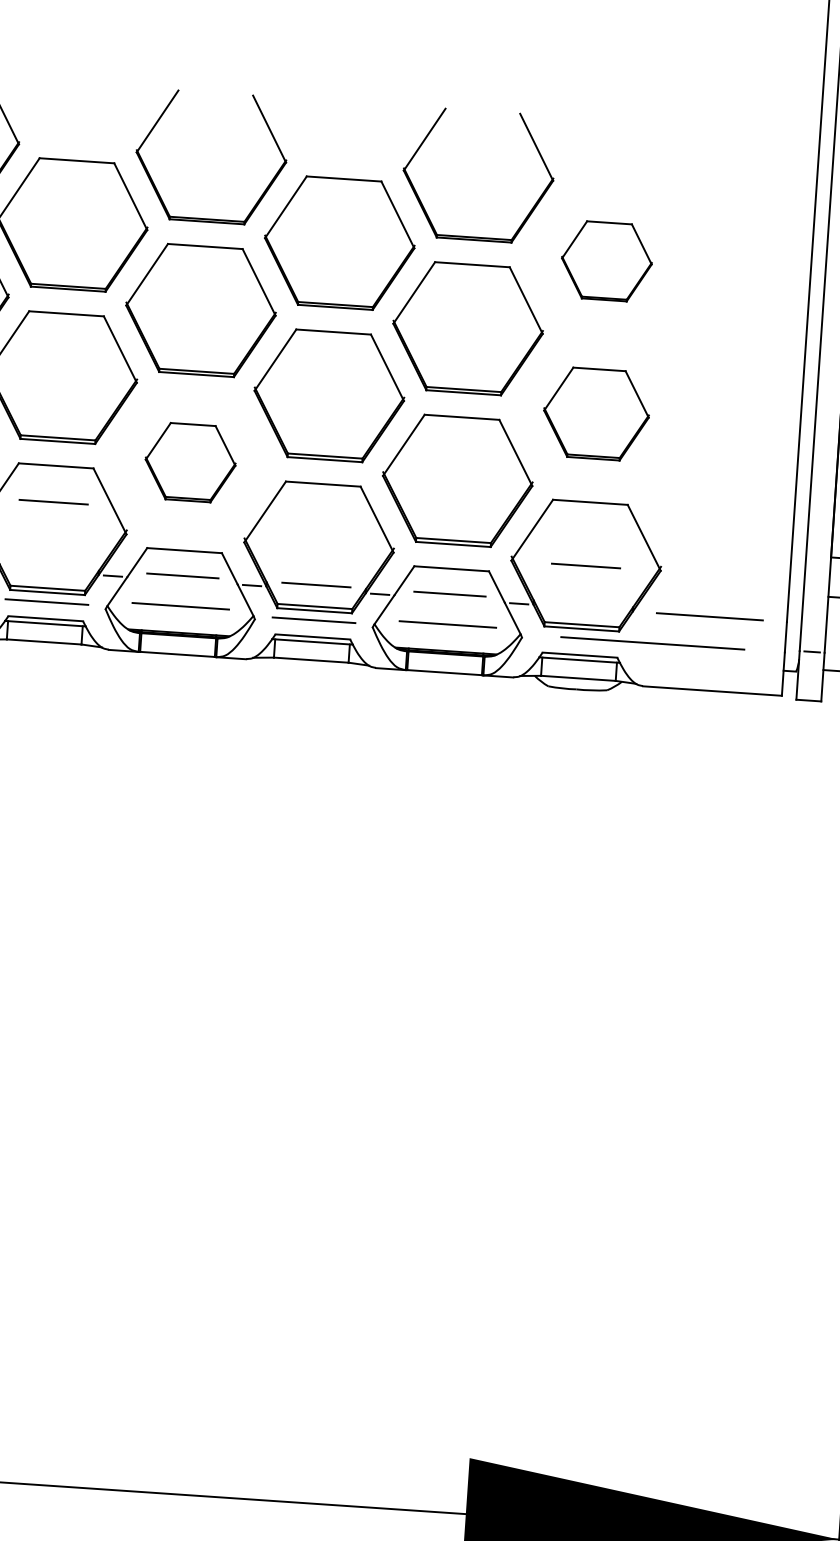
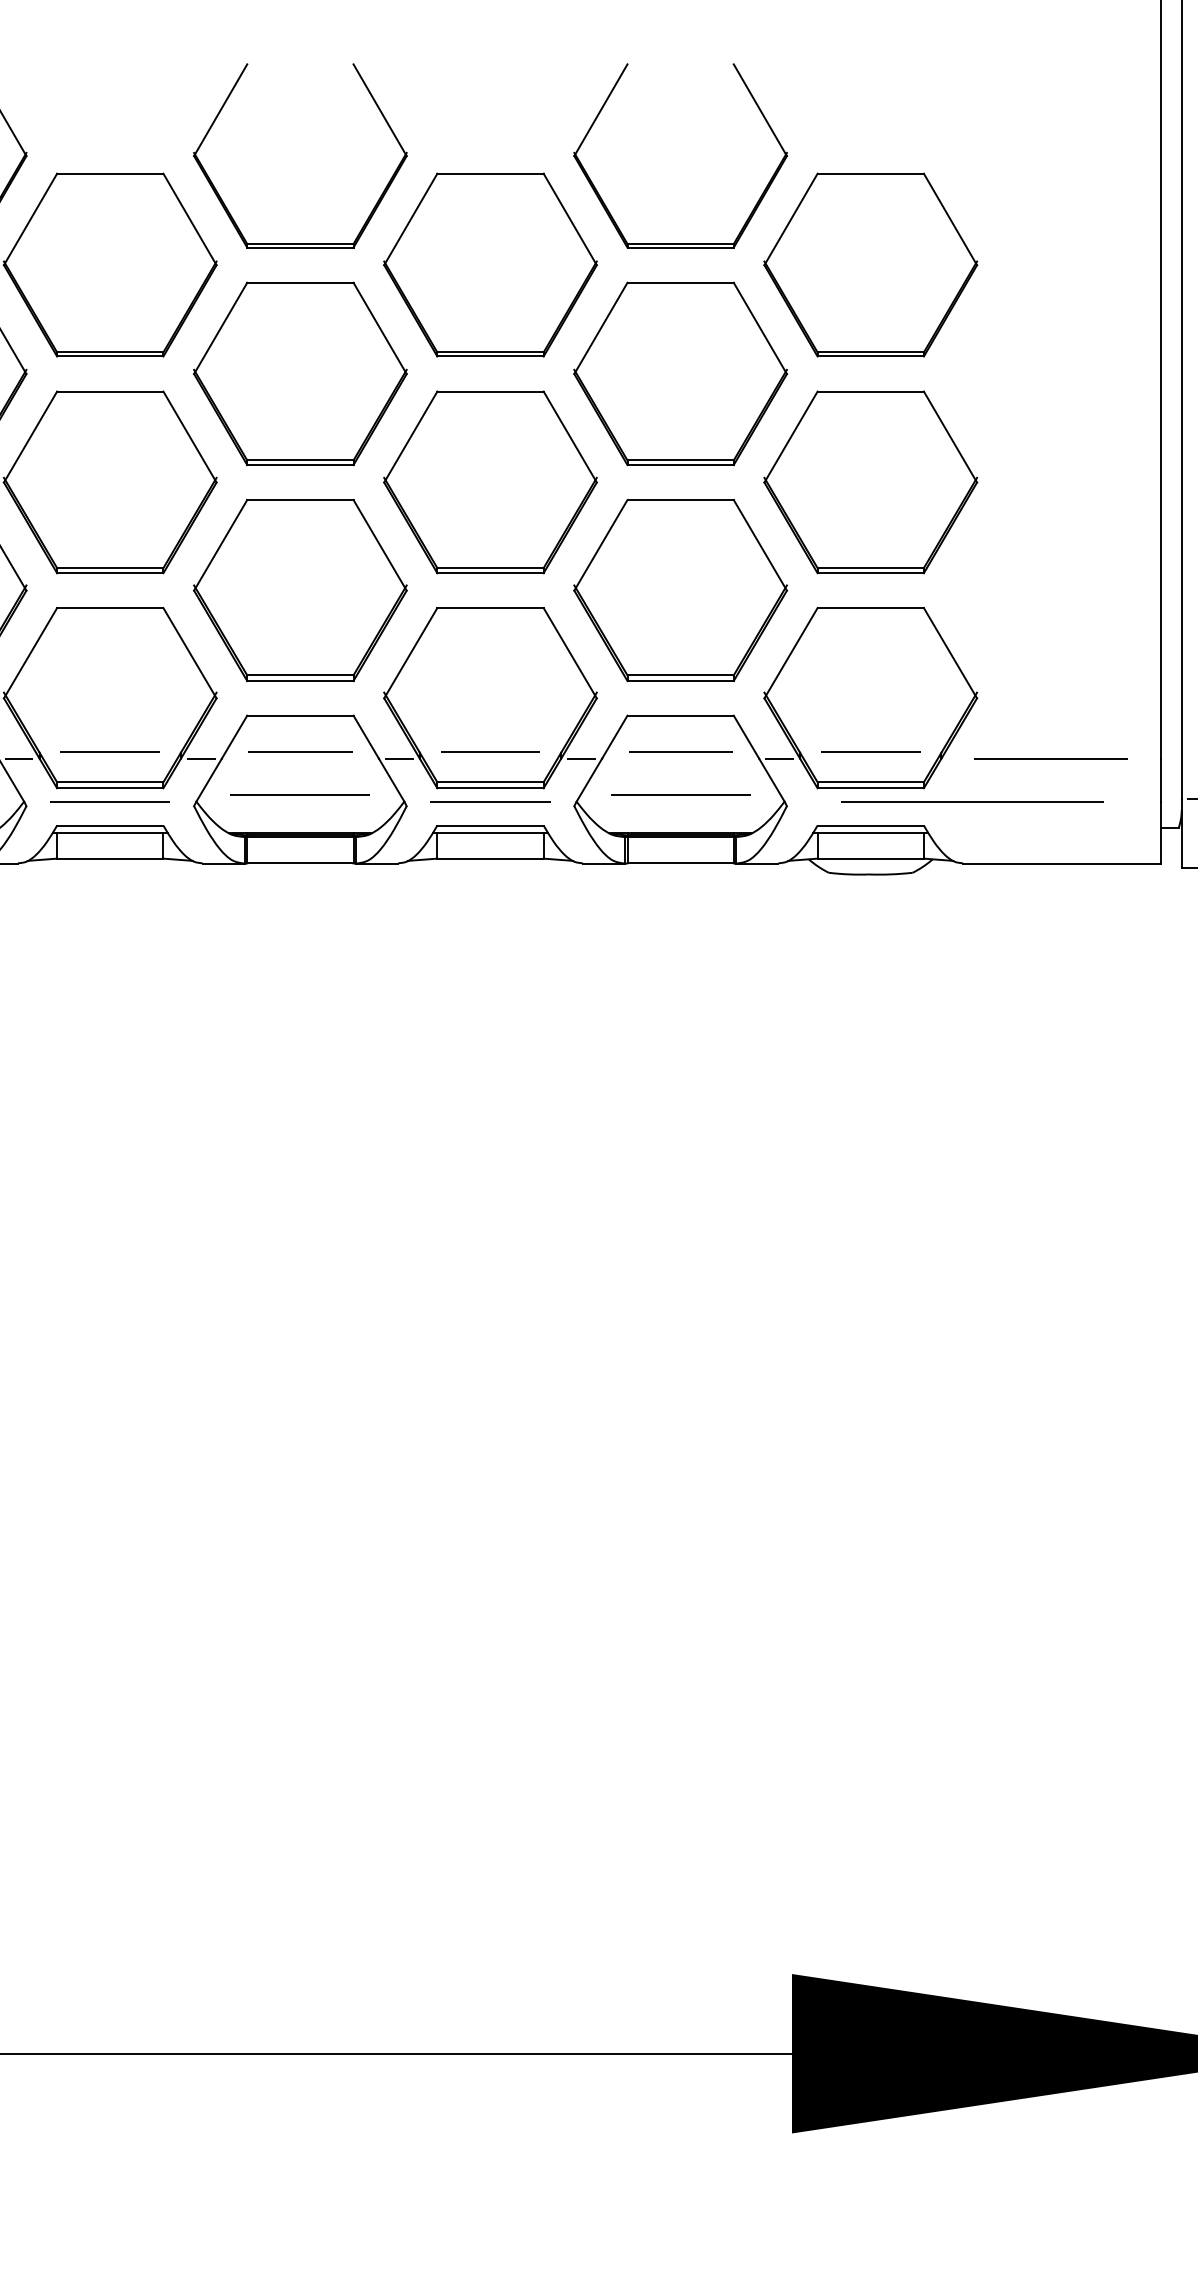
part: (606, 260) -> (870, 264), size x1.67
part: (596, 414) -> (870, 482), size x1.43
part: (190, 462) -> (300, 590), size x1.67
line: (53, 502) -> (109, 751), moved
line: (585, 565) -> (870, 751), moved

